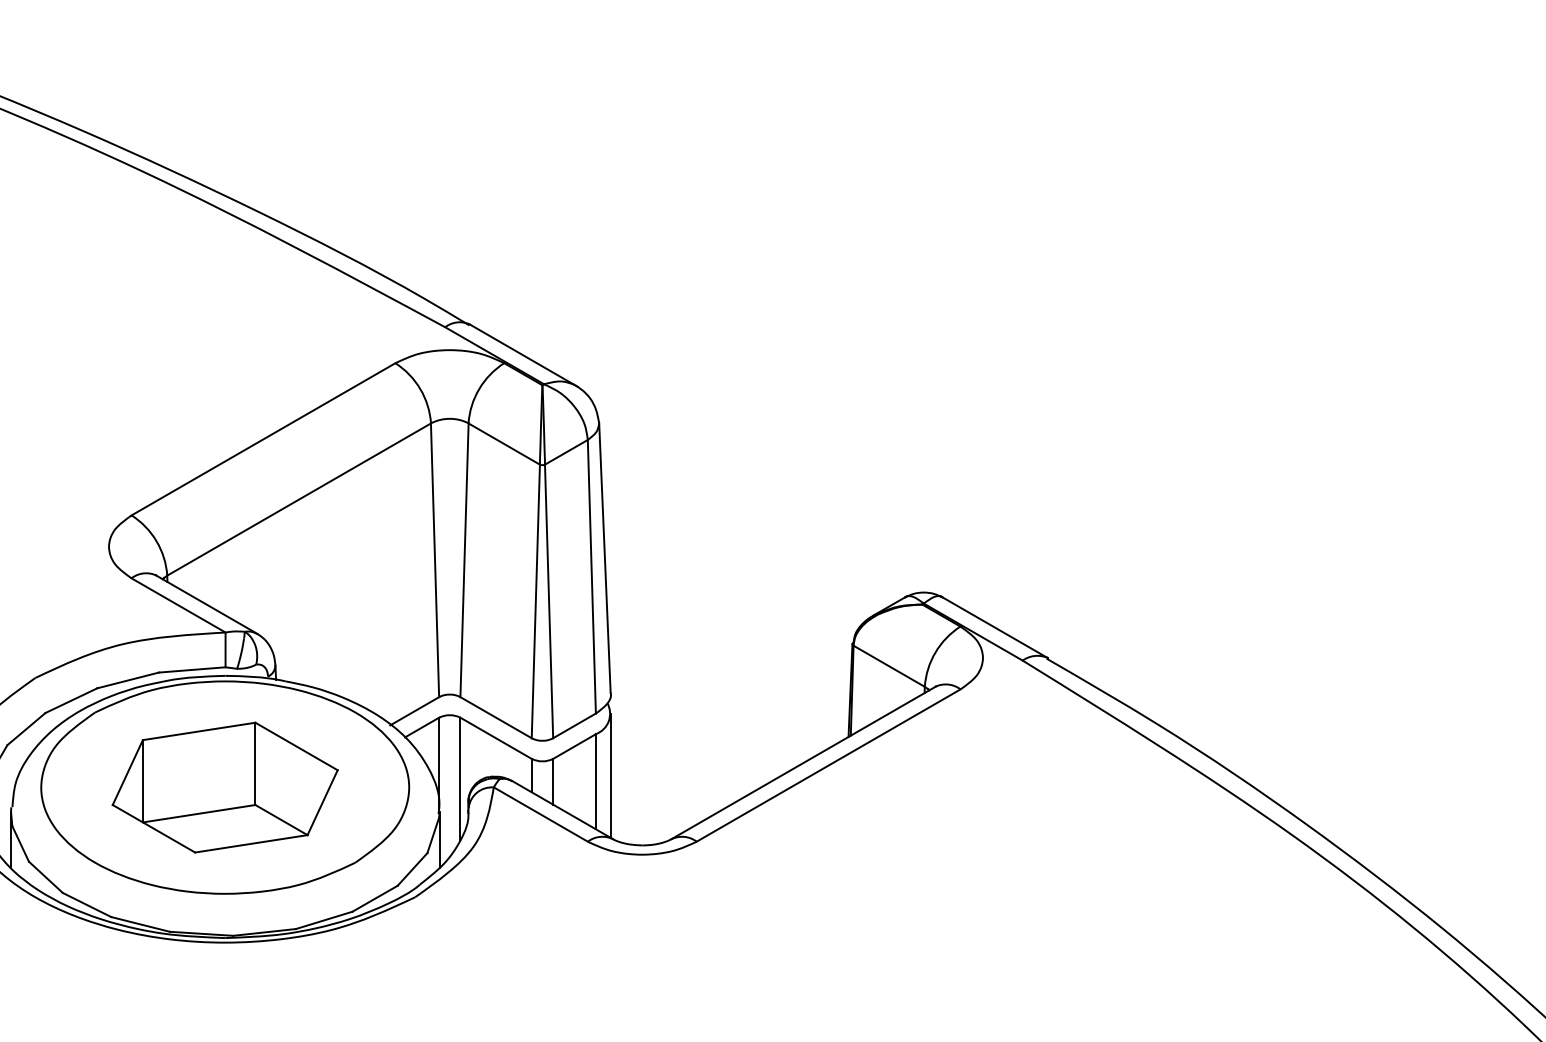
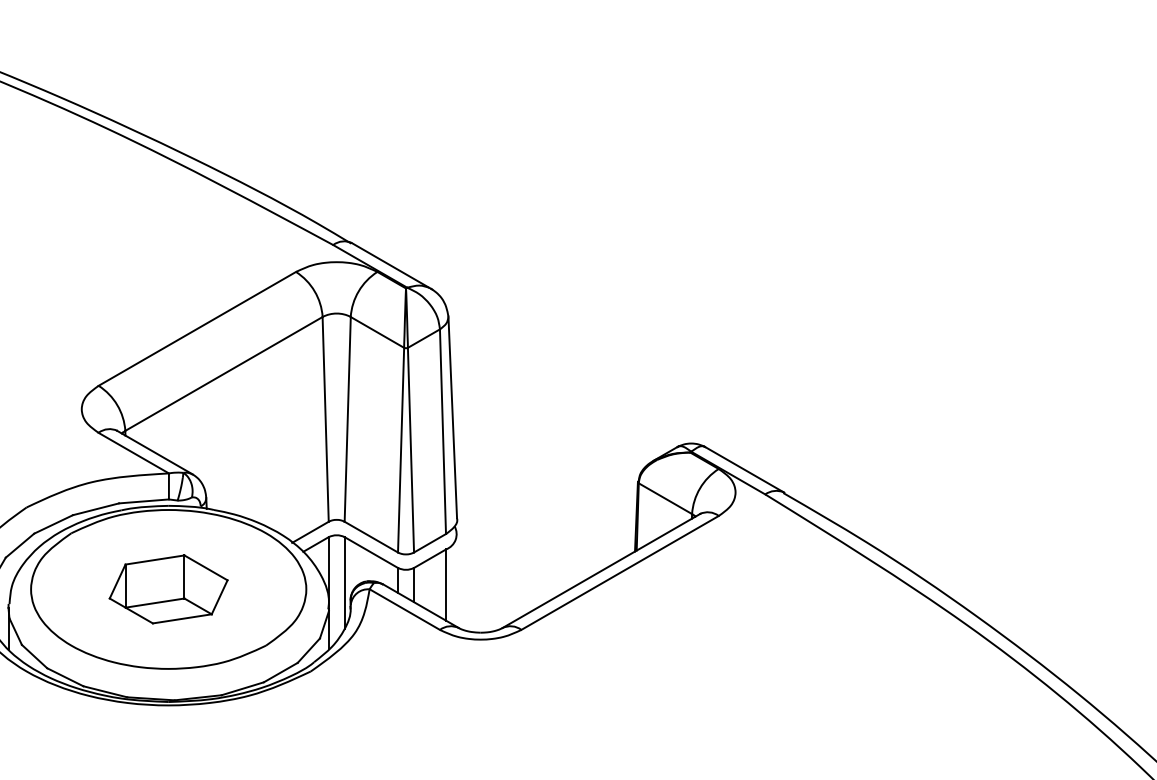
line: (610, 775) -> (456, 580), removed
part: (224, 787) -> (168, 589), size x0.7

